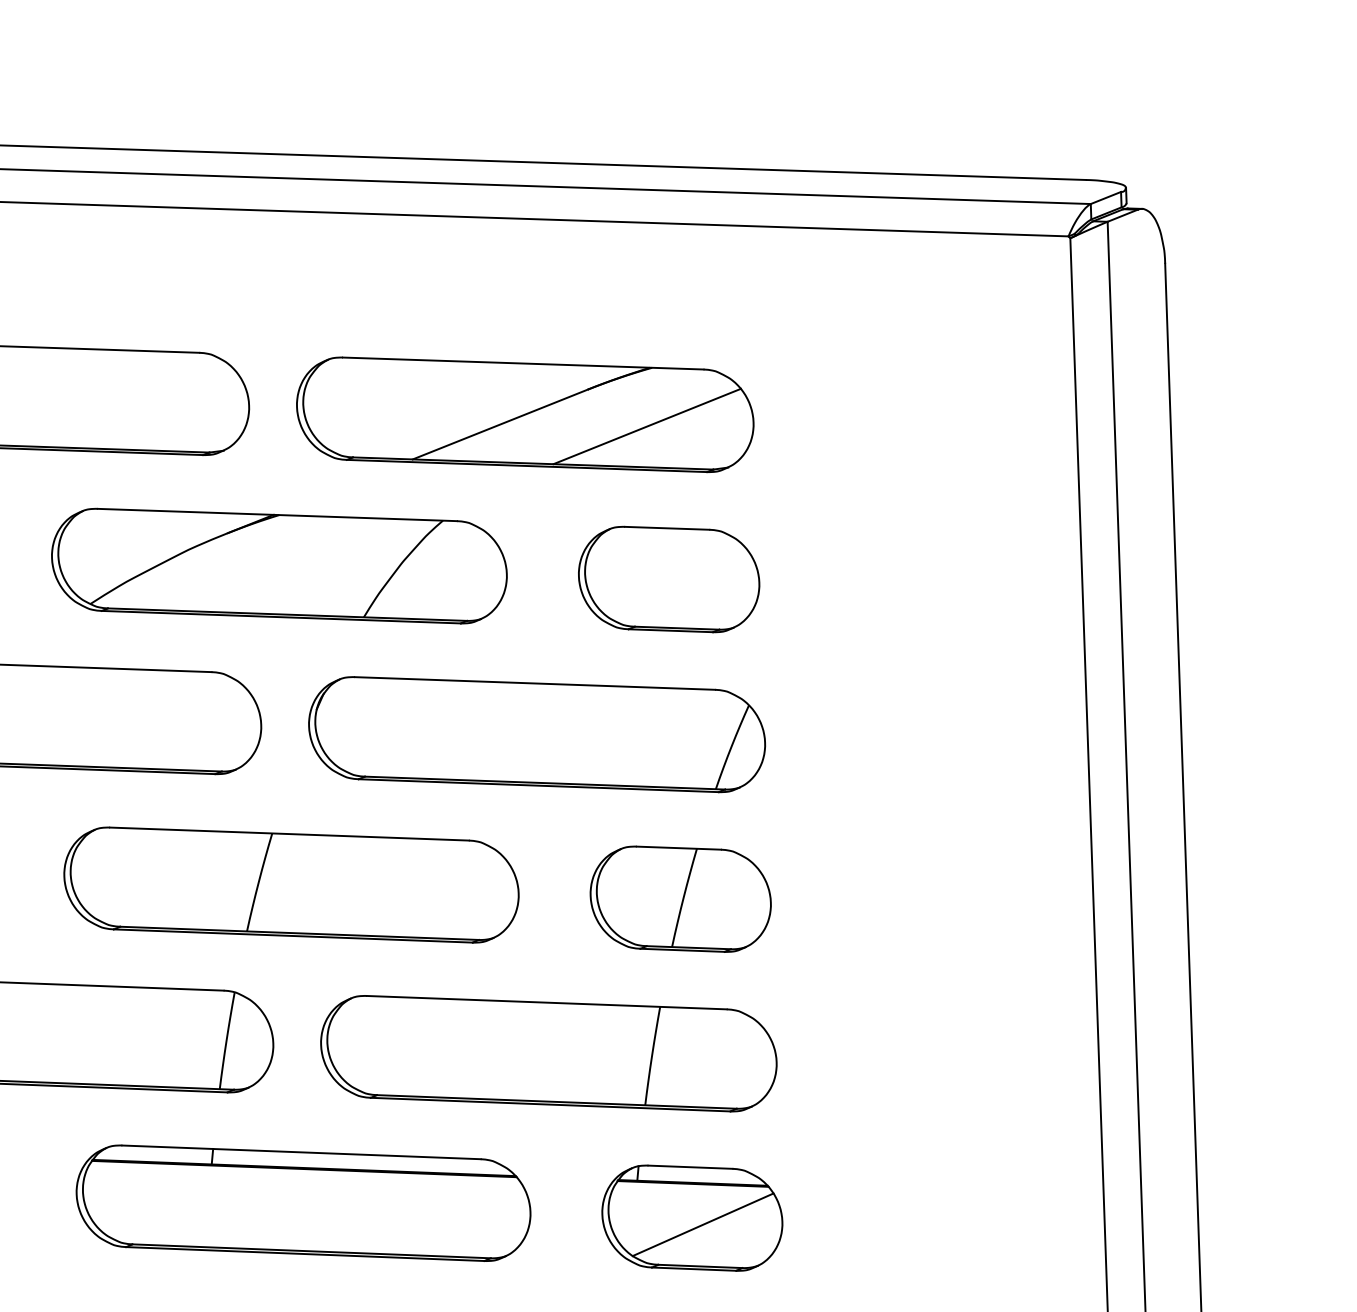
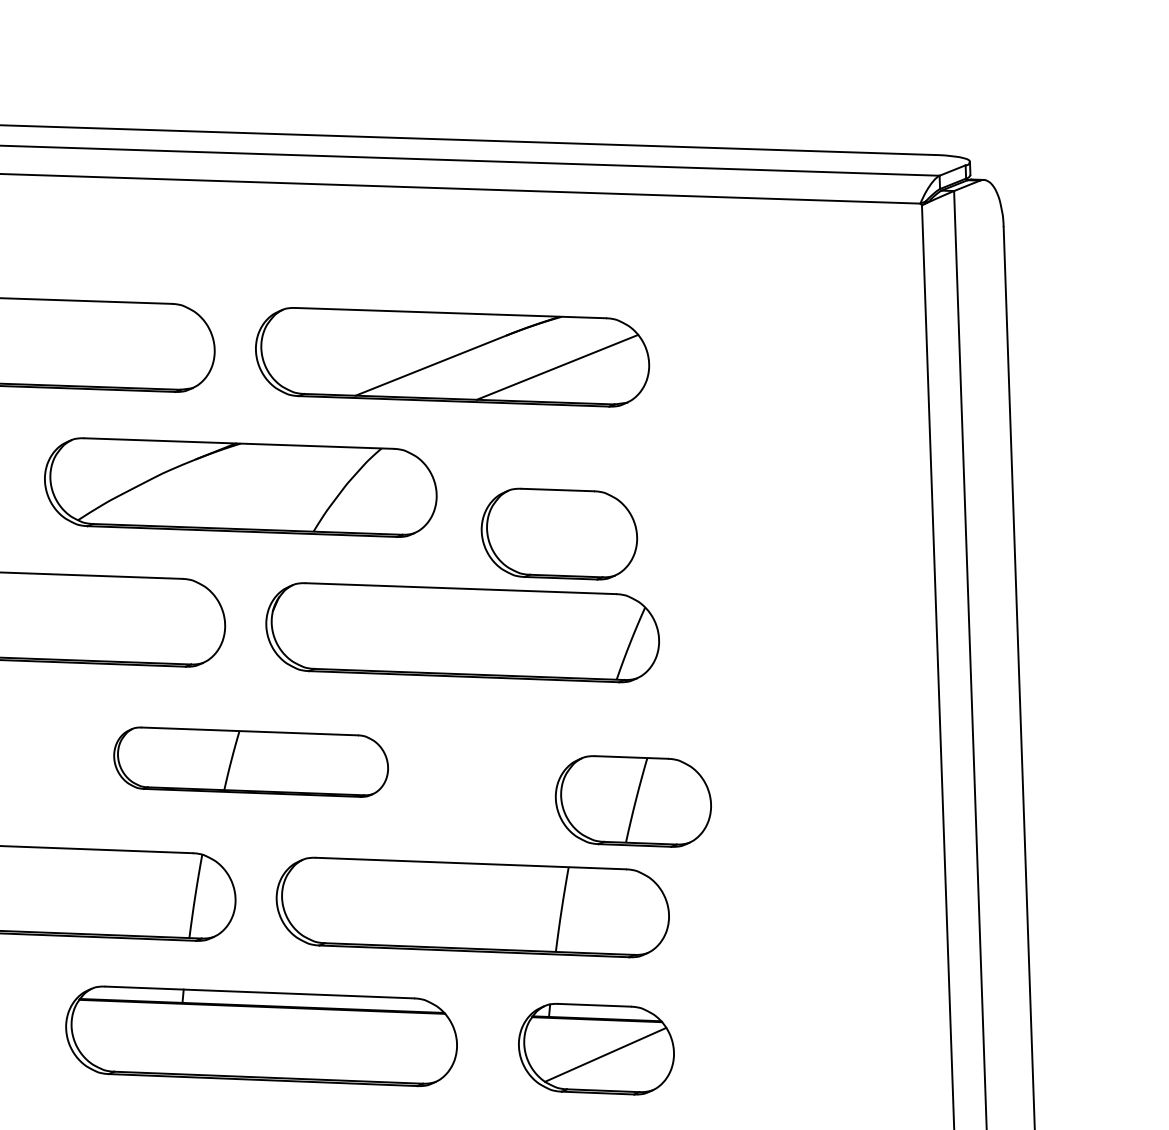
part: (669, 578) -> (559, 533), moved
part: (290, 884) -> (250, 761), size x0.7
part: (679, 899) -> (632, 801), moved

